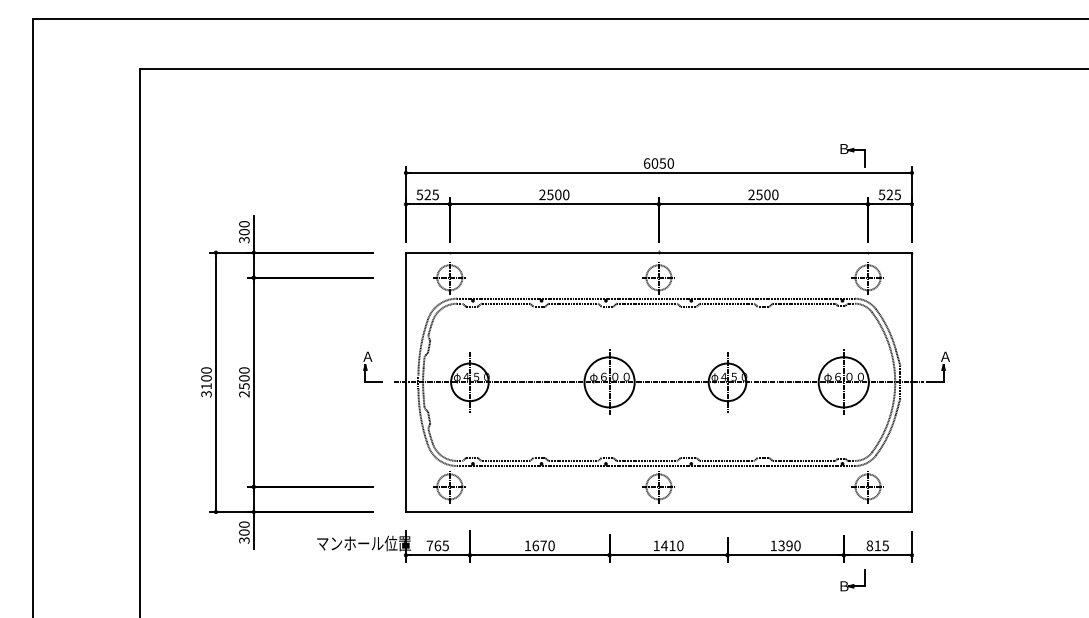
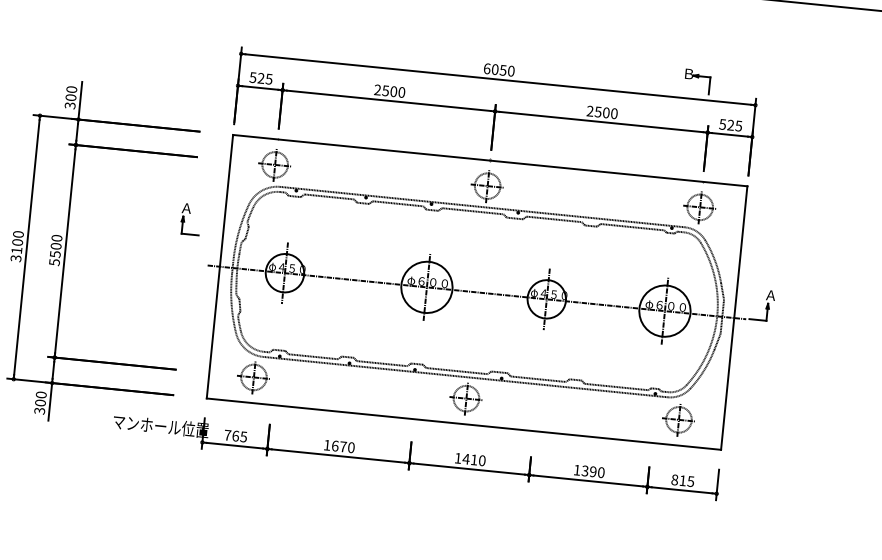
part: (372, 366) -> (190, 218), moved
text: (244, 394) -> (54, 262), 2500 -> 5500
part: (852, 580) -> (653, 513), removed

